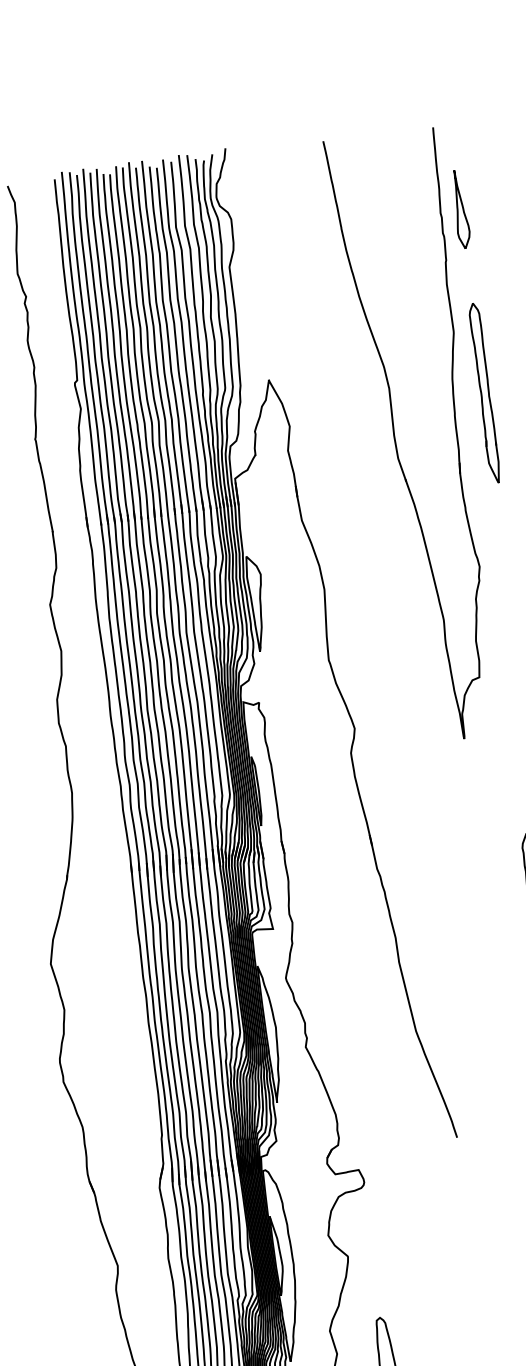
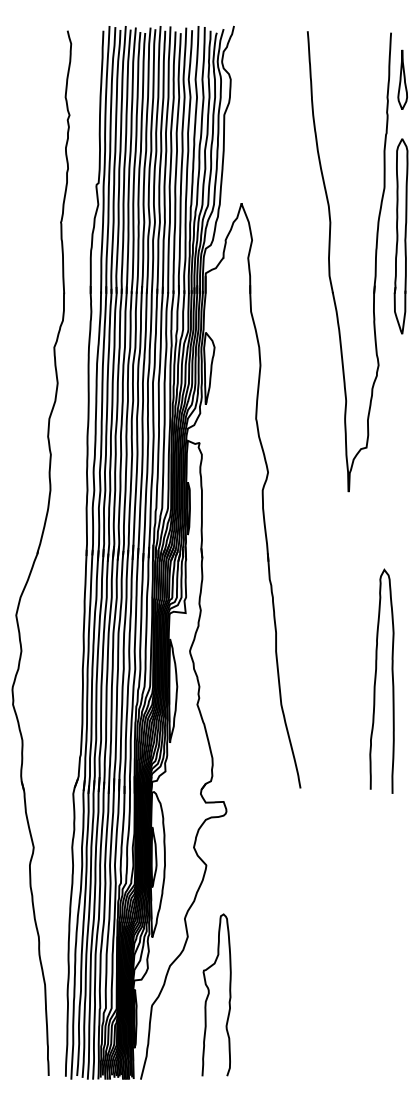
part: (460, 209) -> (402, 79), moved
part: (484, 393) -> (400, 236), size x1.43

